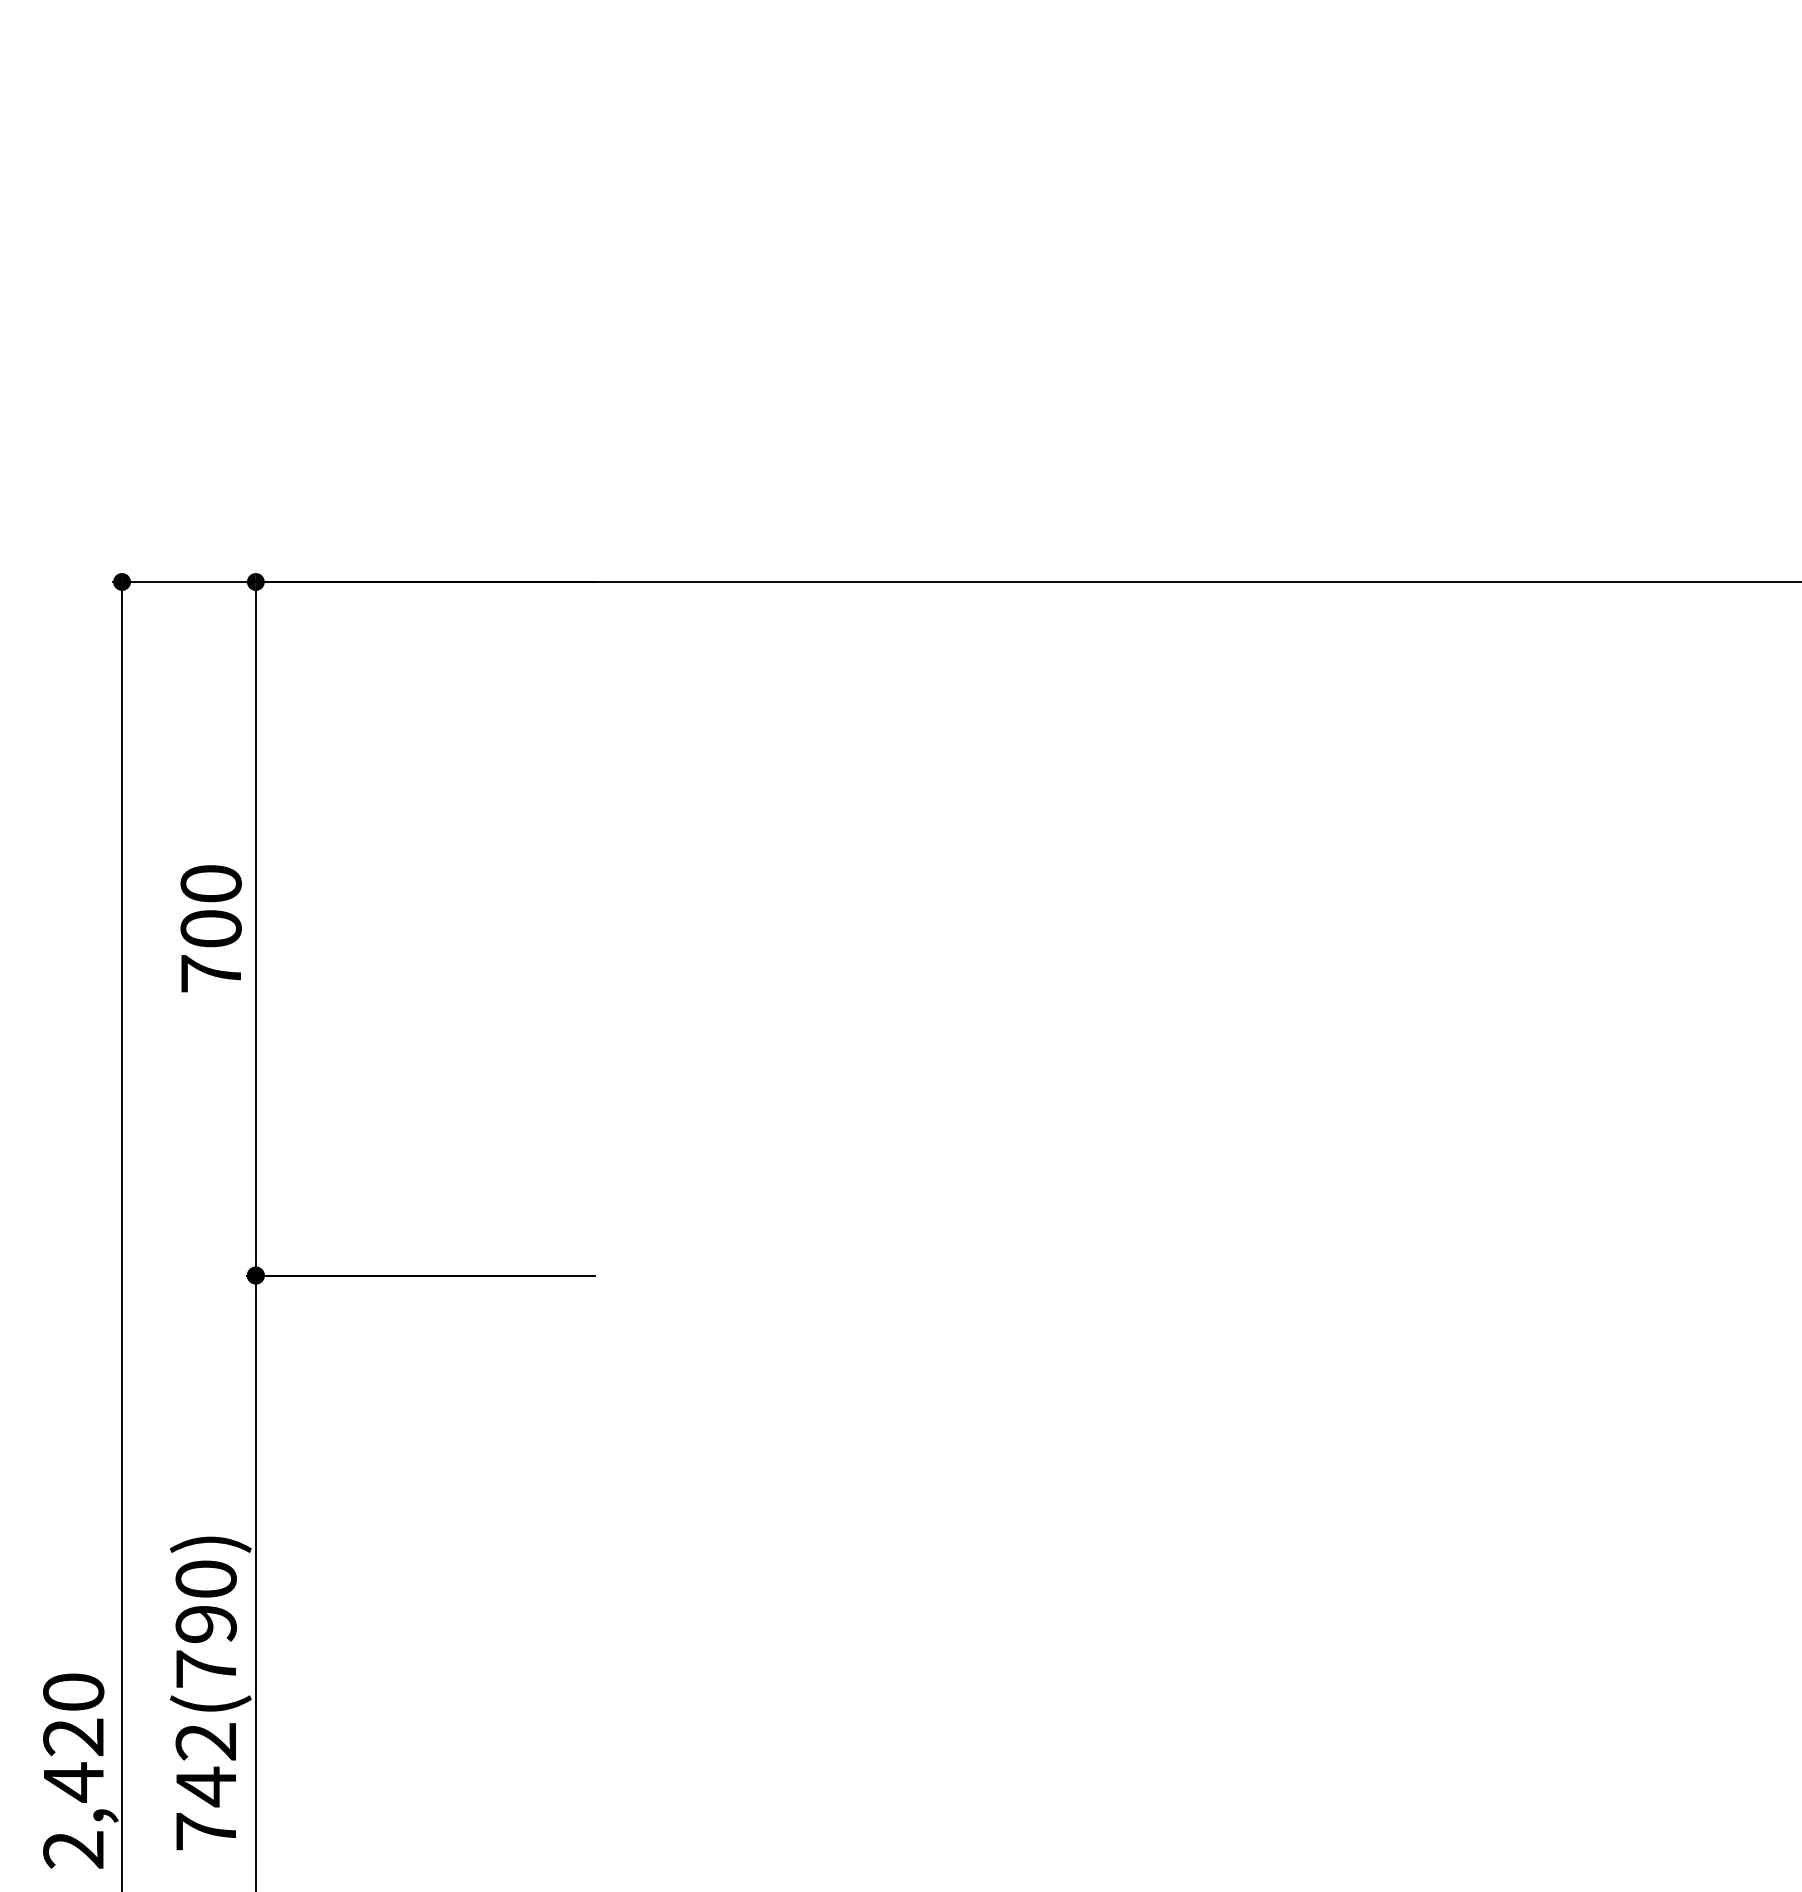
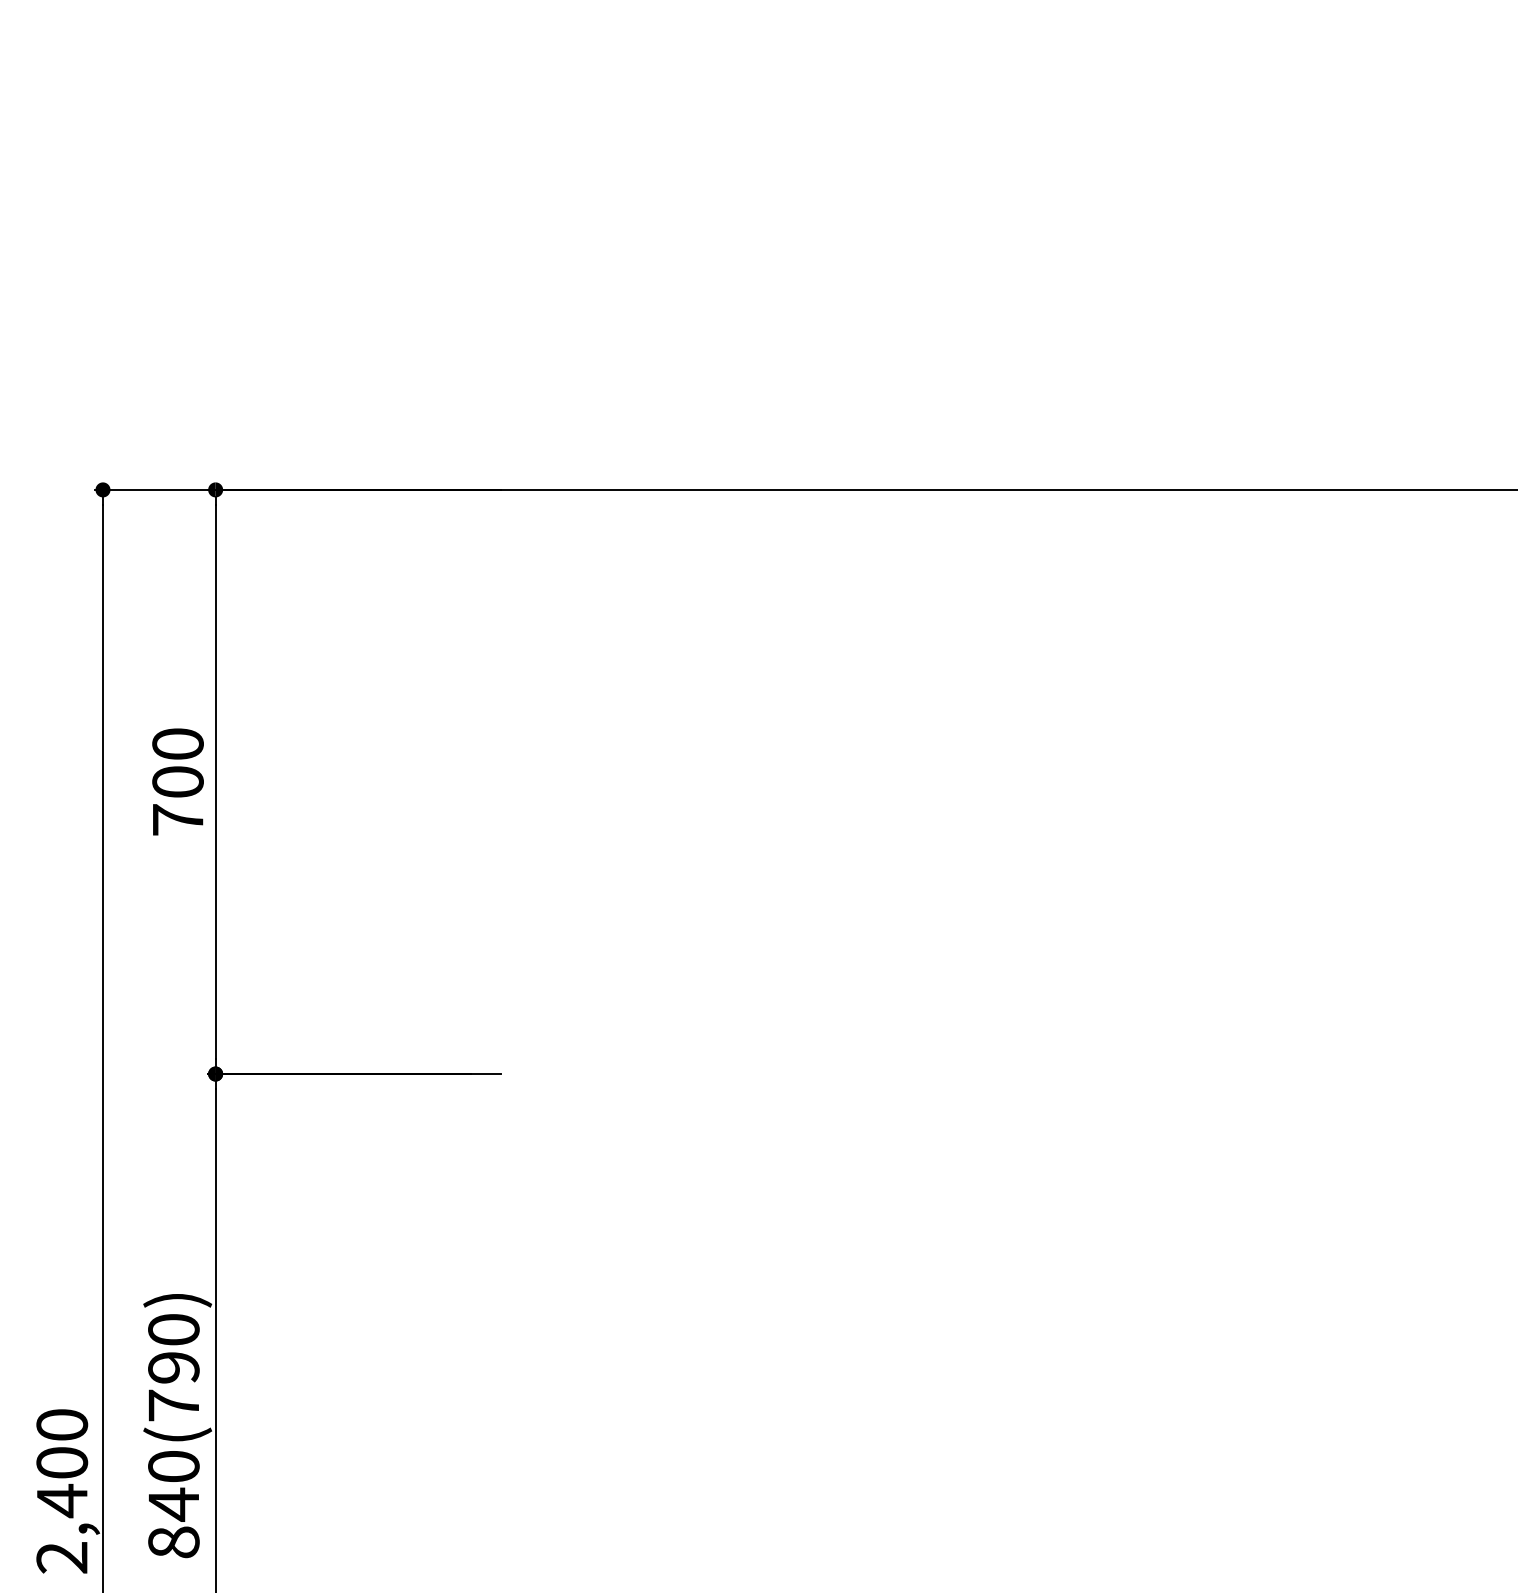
text: (73, 1737) -> (62, 1463), 2,420 -> 2,400
text: (205, 1786) -> (173, 1504), 742(790) -> 840(790)

